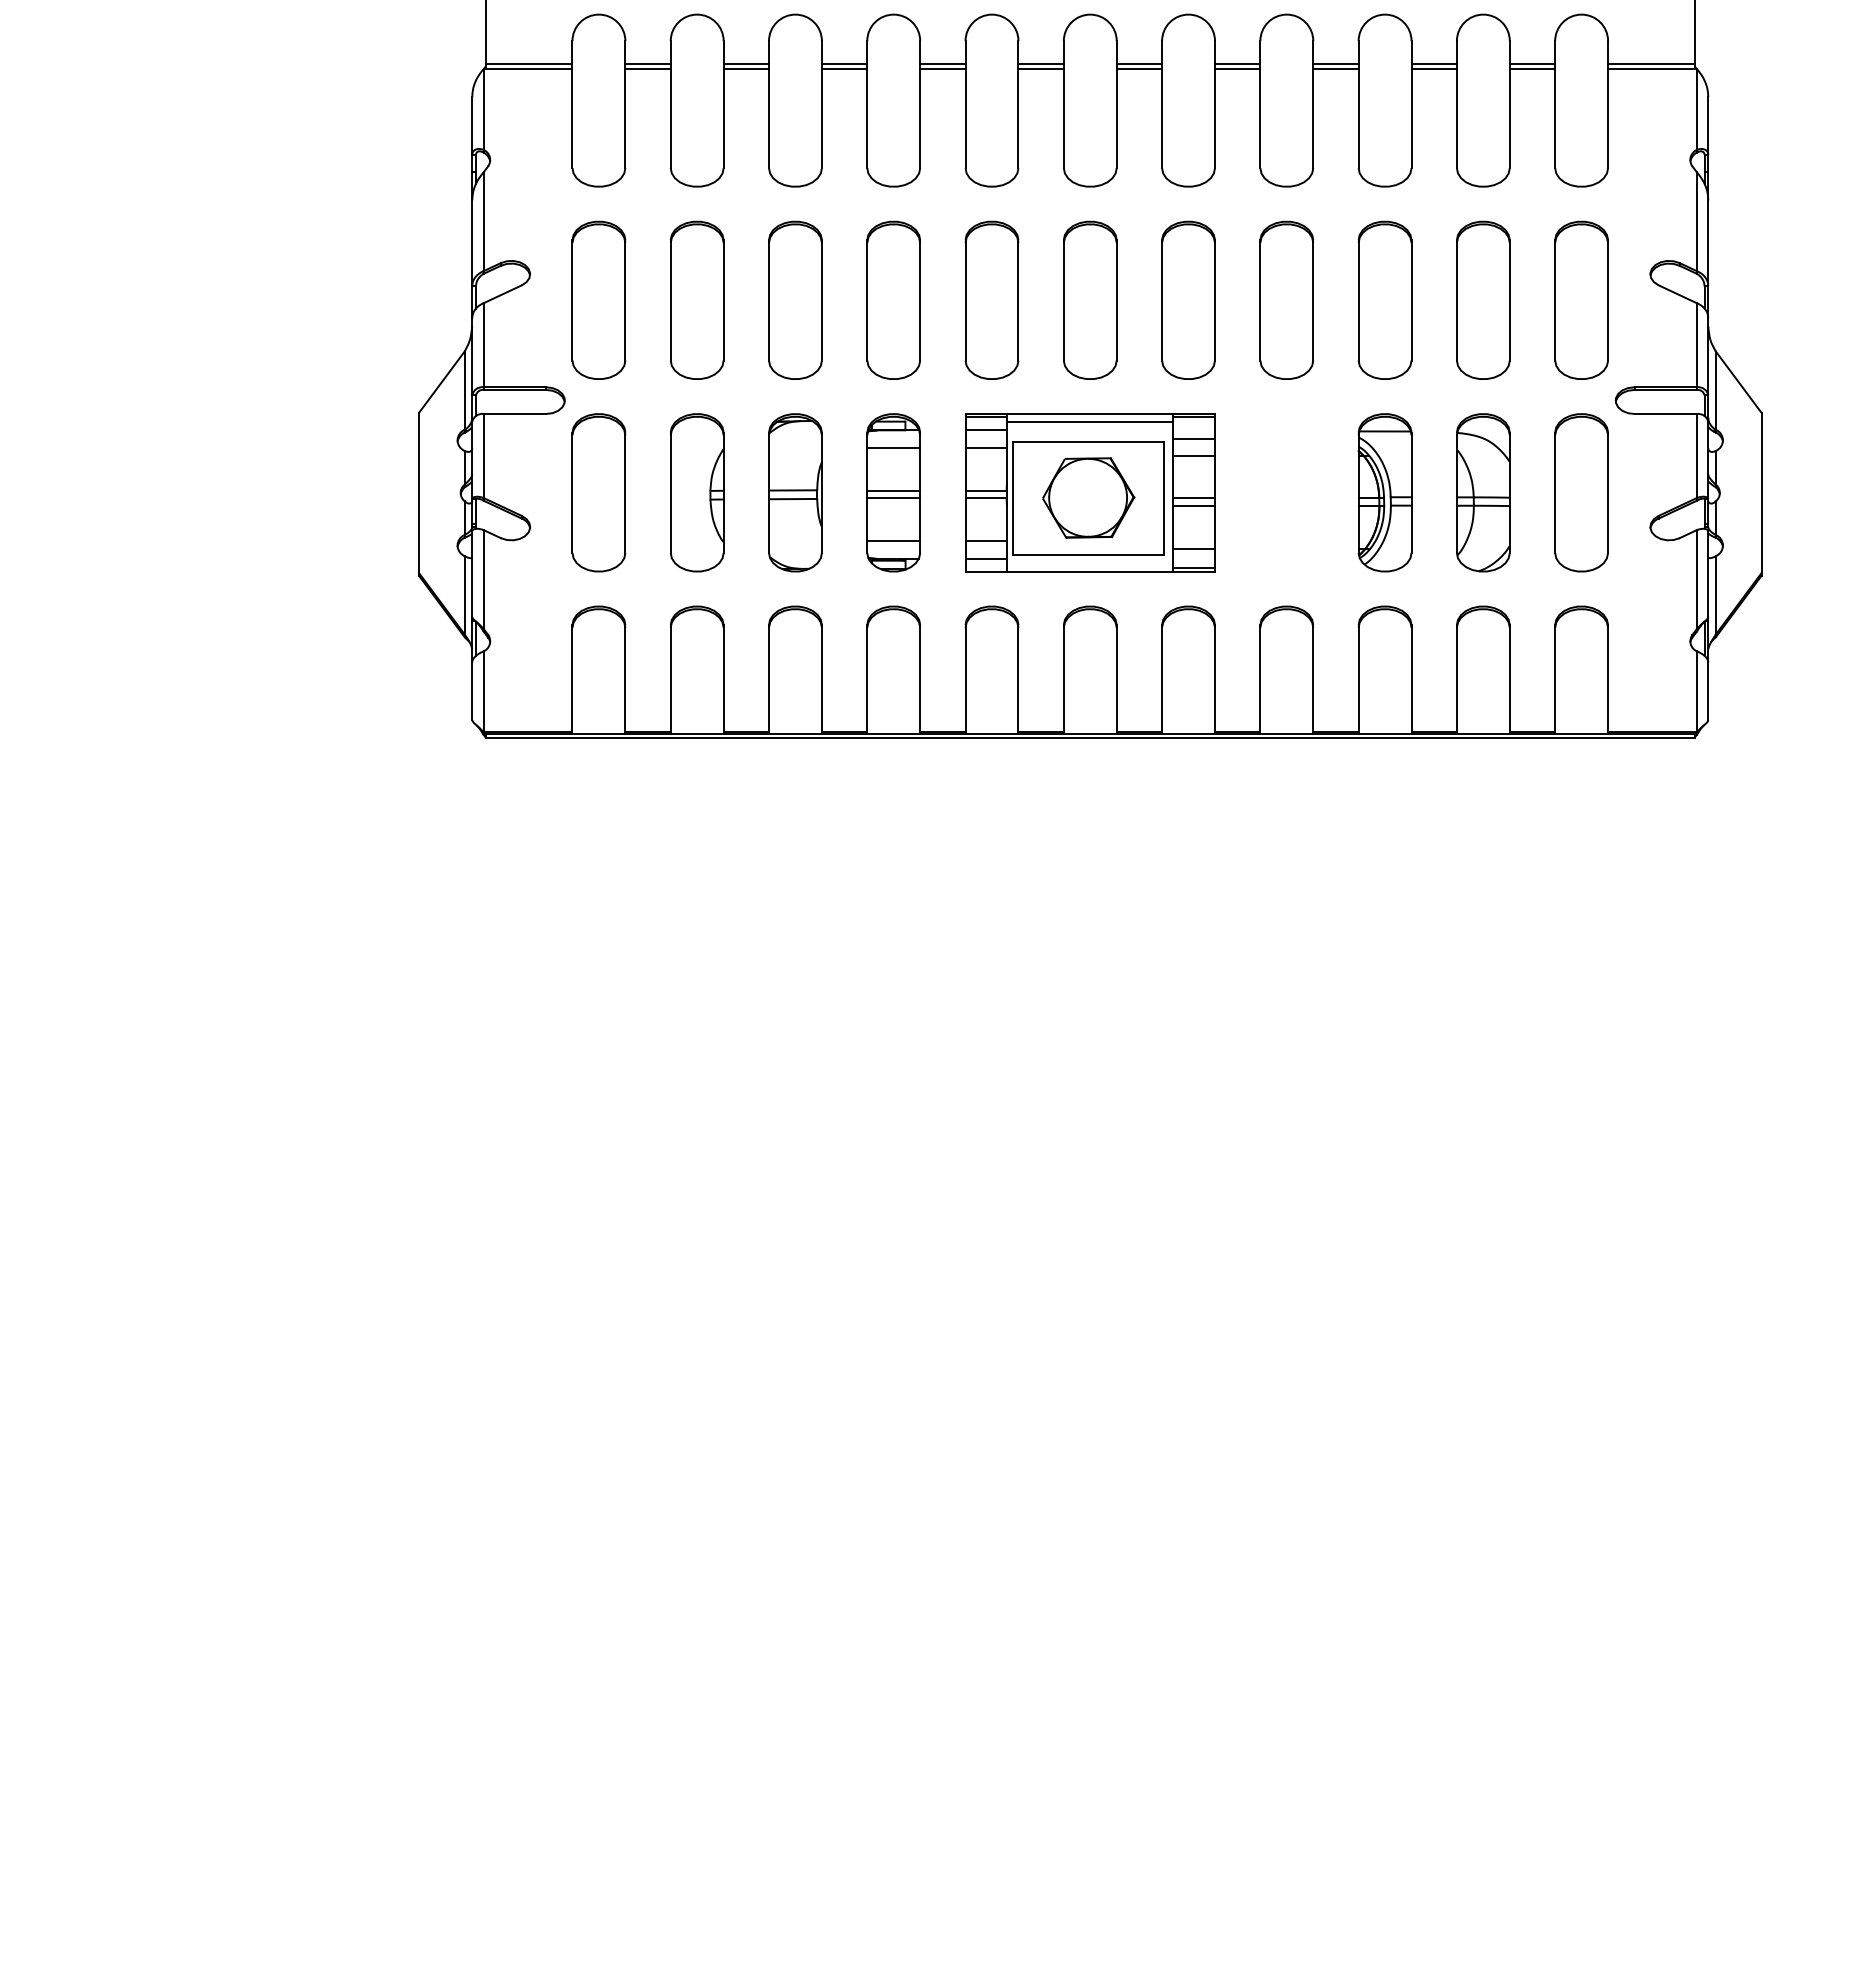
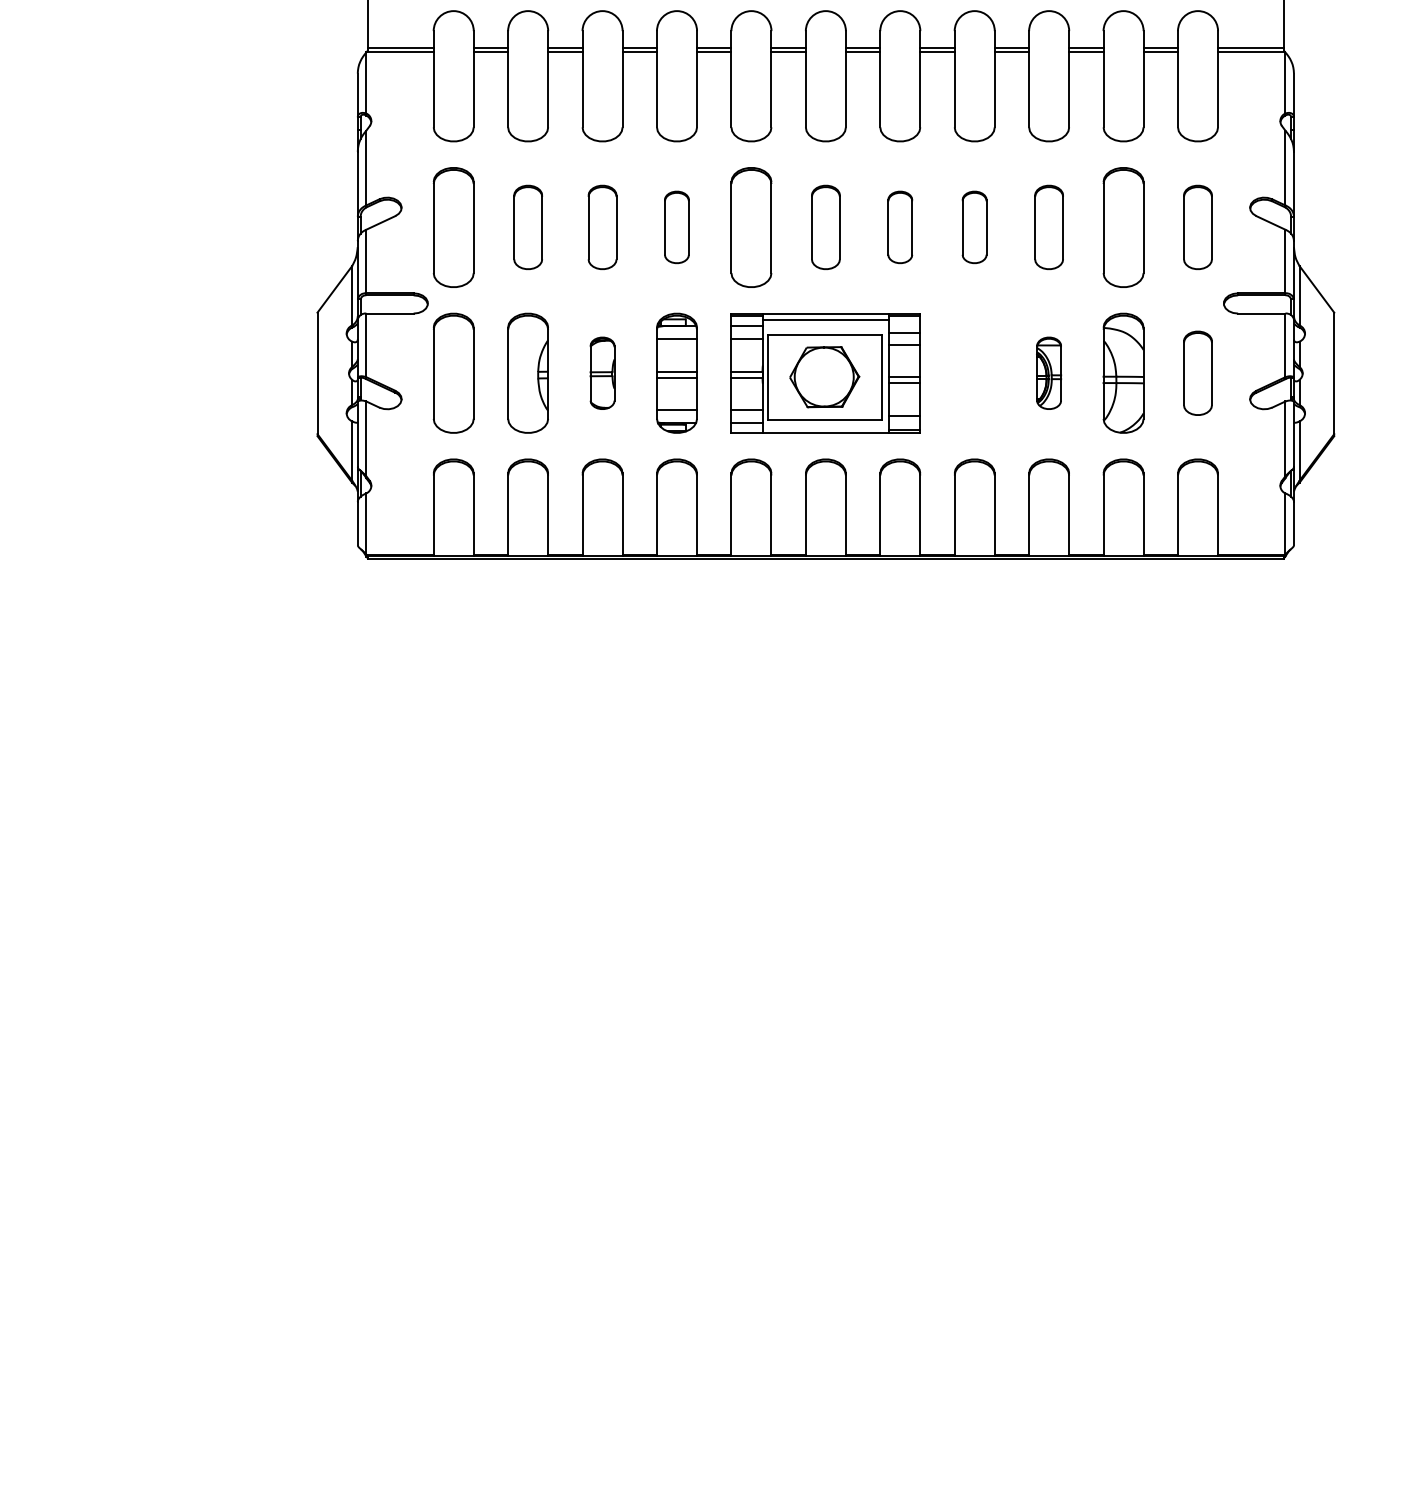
part: (697, 299) -> (528, 226), size x0.7
part: (795, 299) -> (602, 226), size x0.7
part: (893, 299) -> (676, 226), size x0.6
part: (1090, 299) -> (826, 226), size x0.7
part: (1188, 299) -> (900, 226), size x0.6
part: (1286, 299) -> (974, 226), size x0.6
part: (1384, 299) -> (1048, 226), size x0.7
part: (1581, 299) -> (1197, 226), size x0.7
part: (795, 492) -> (602, 373), size x0.6
part: (1384, 492) -> (1048, 373), size x0.6
part: (1581, 492) -> (1197, 373), size x0.7

